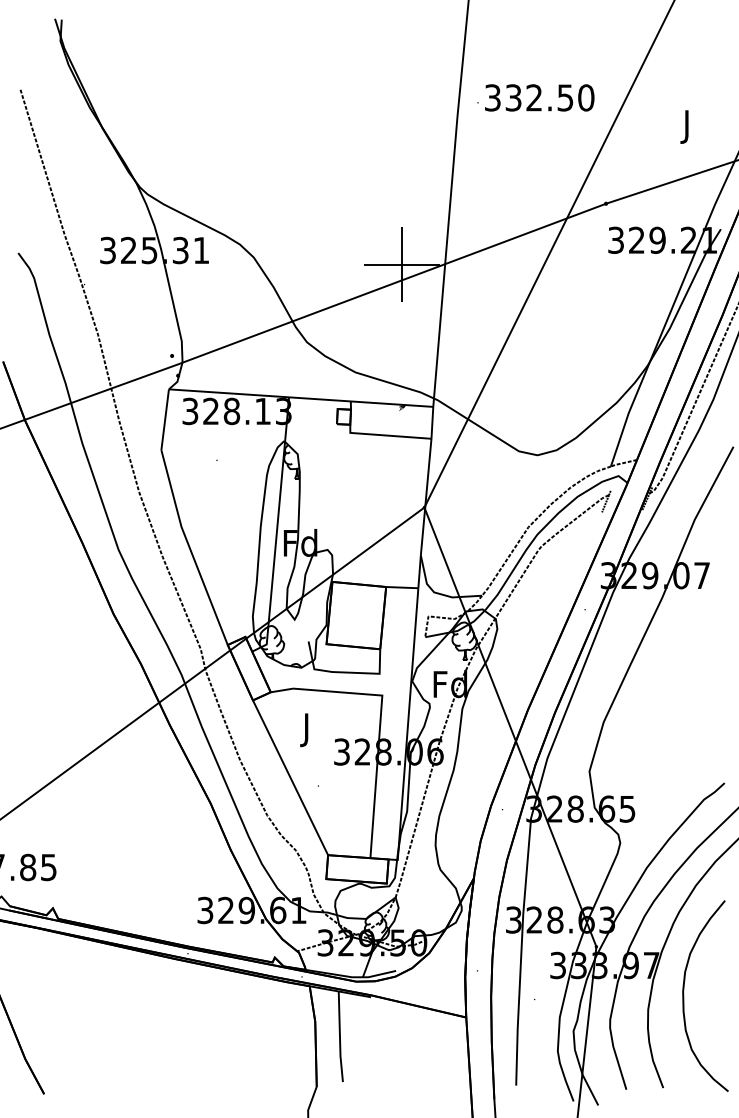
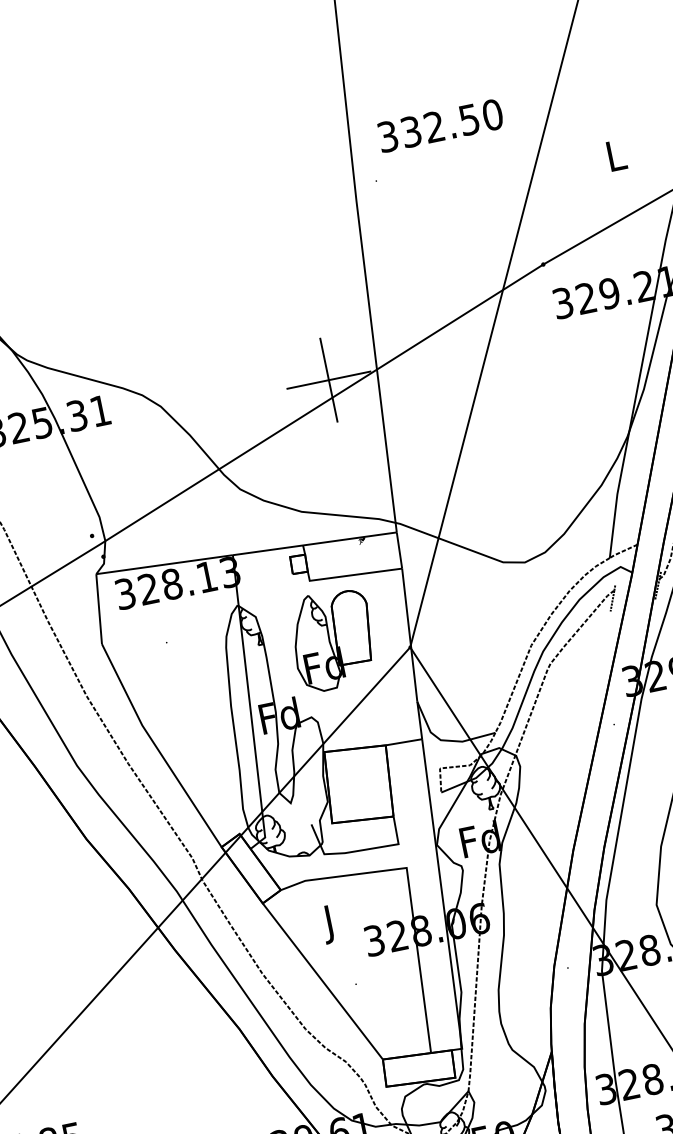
text: (539, 97) -> (440, 125), moved
text: (687, 126) -> (616, 158), J -> L
part: (359, 487) -> (332, 639), added

